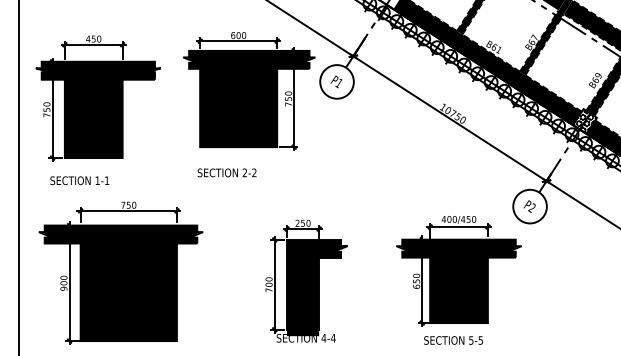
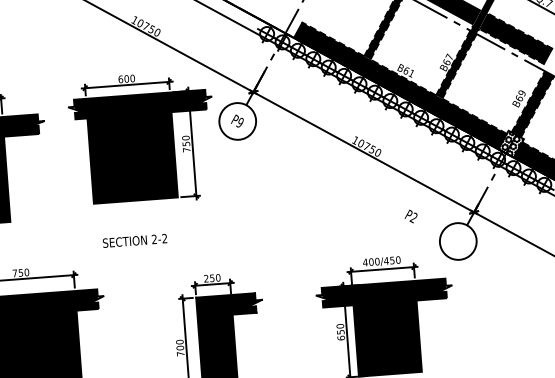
text: (338, 83) -> (239, 123), P1 -> P9
text: (226, 172) -> (134, 240), moved
text: (529, 206) -> (410, 216), moved

